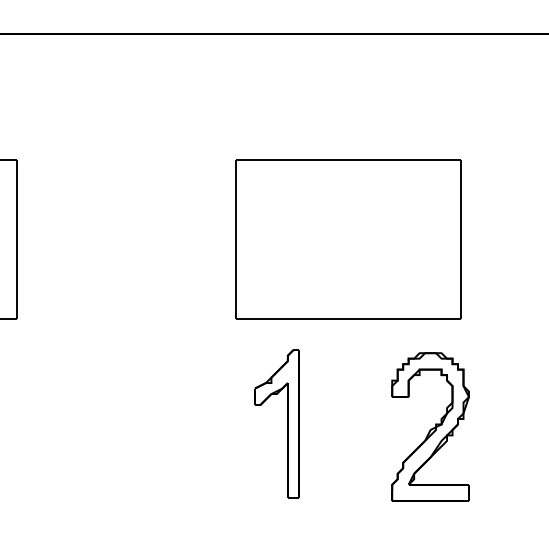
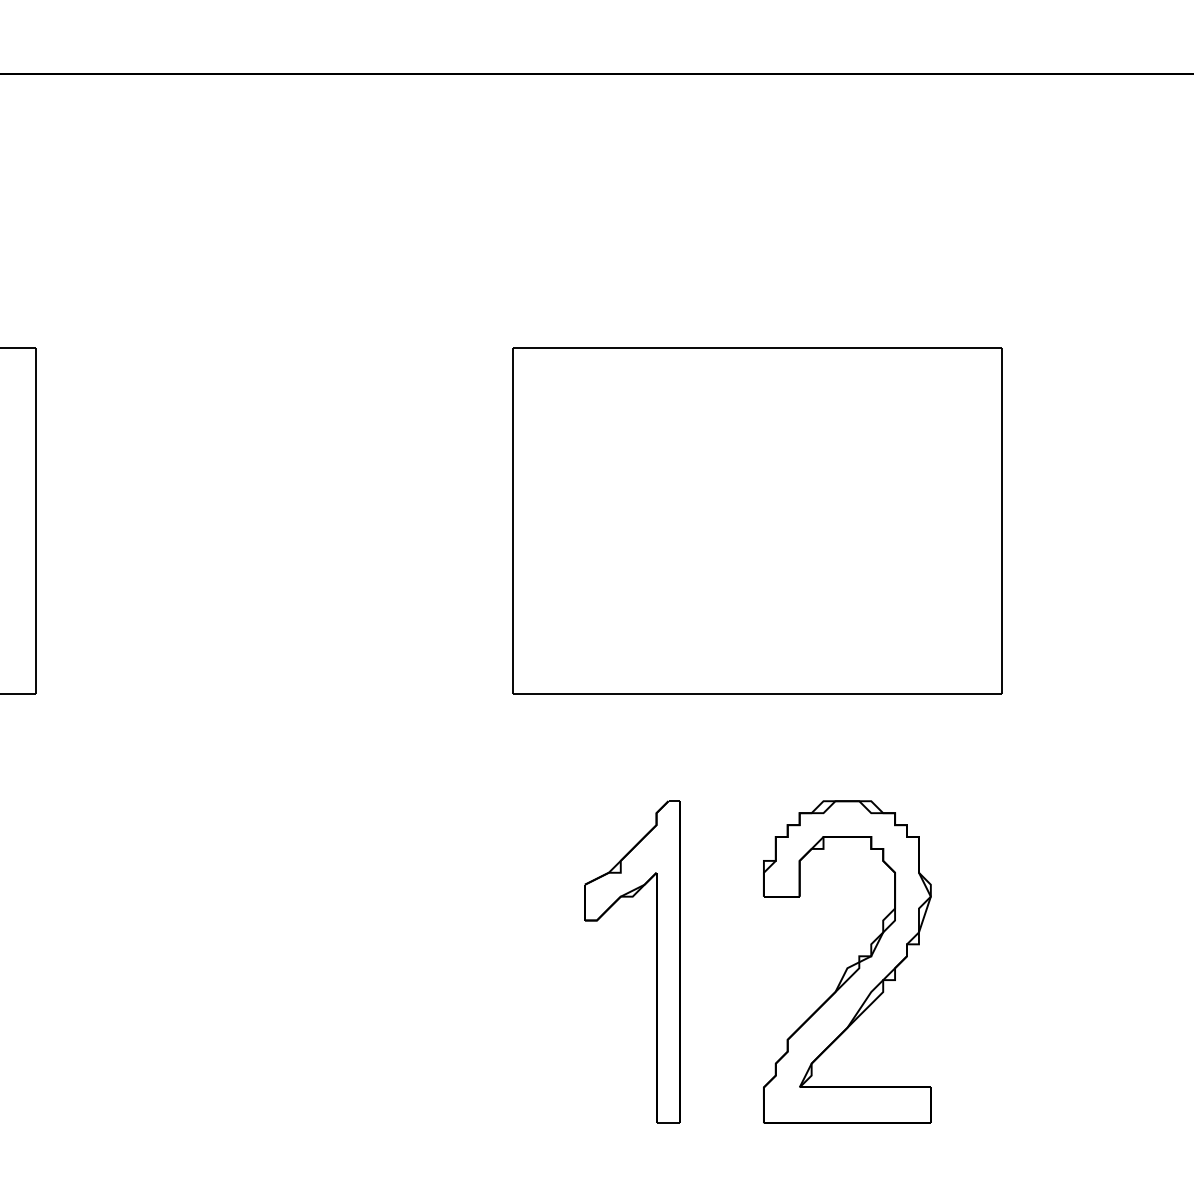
part: (287, 423) -> (655, 960), moved
part: (430, 426) -> (847, 960), moved

